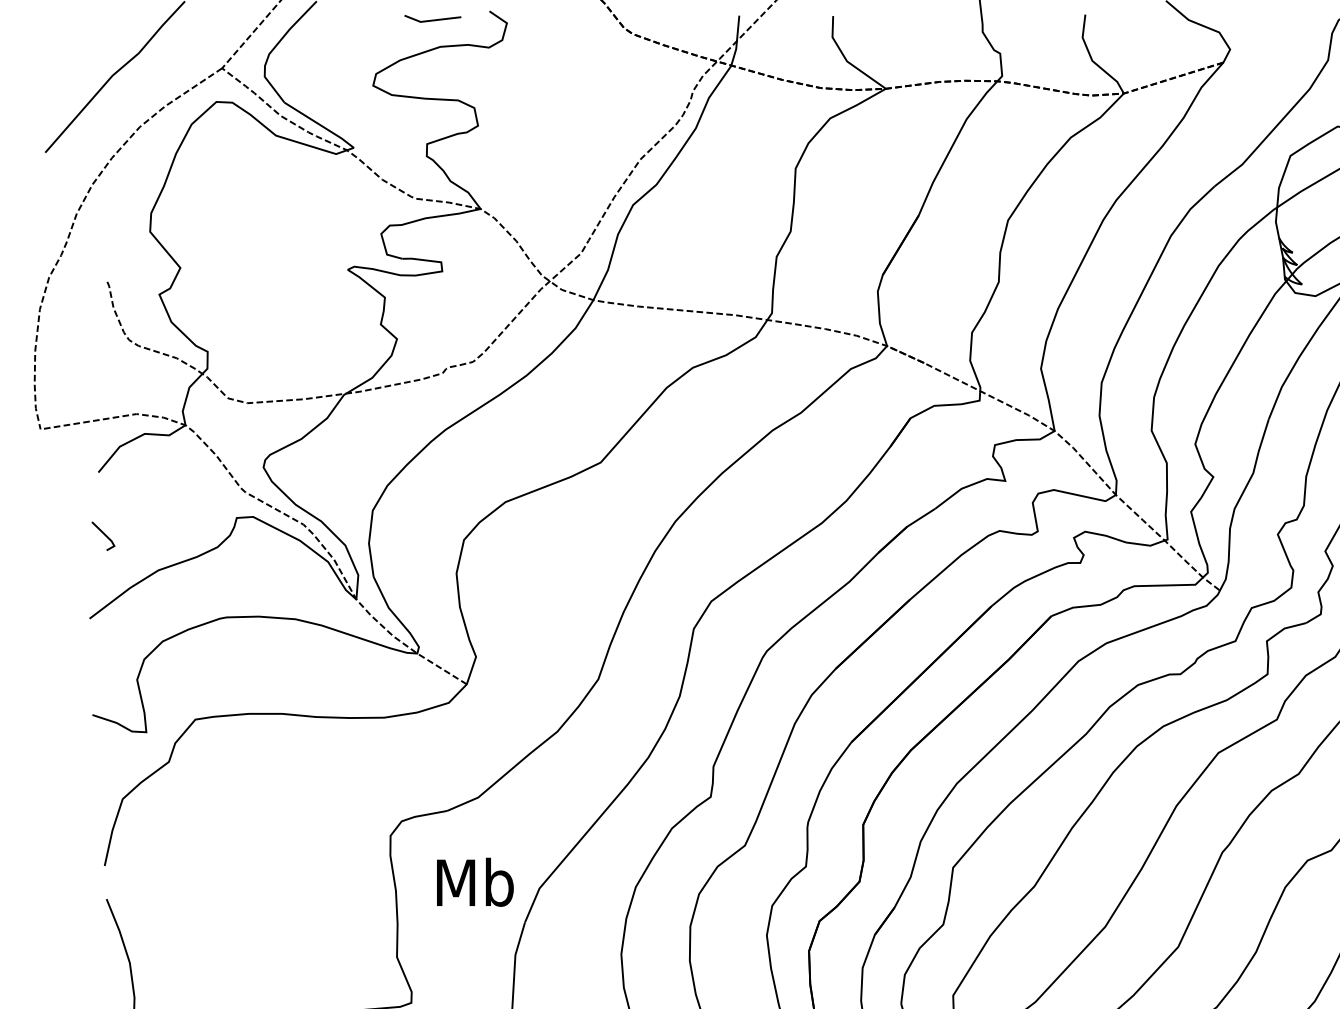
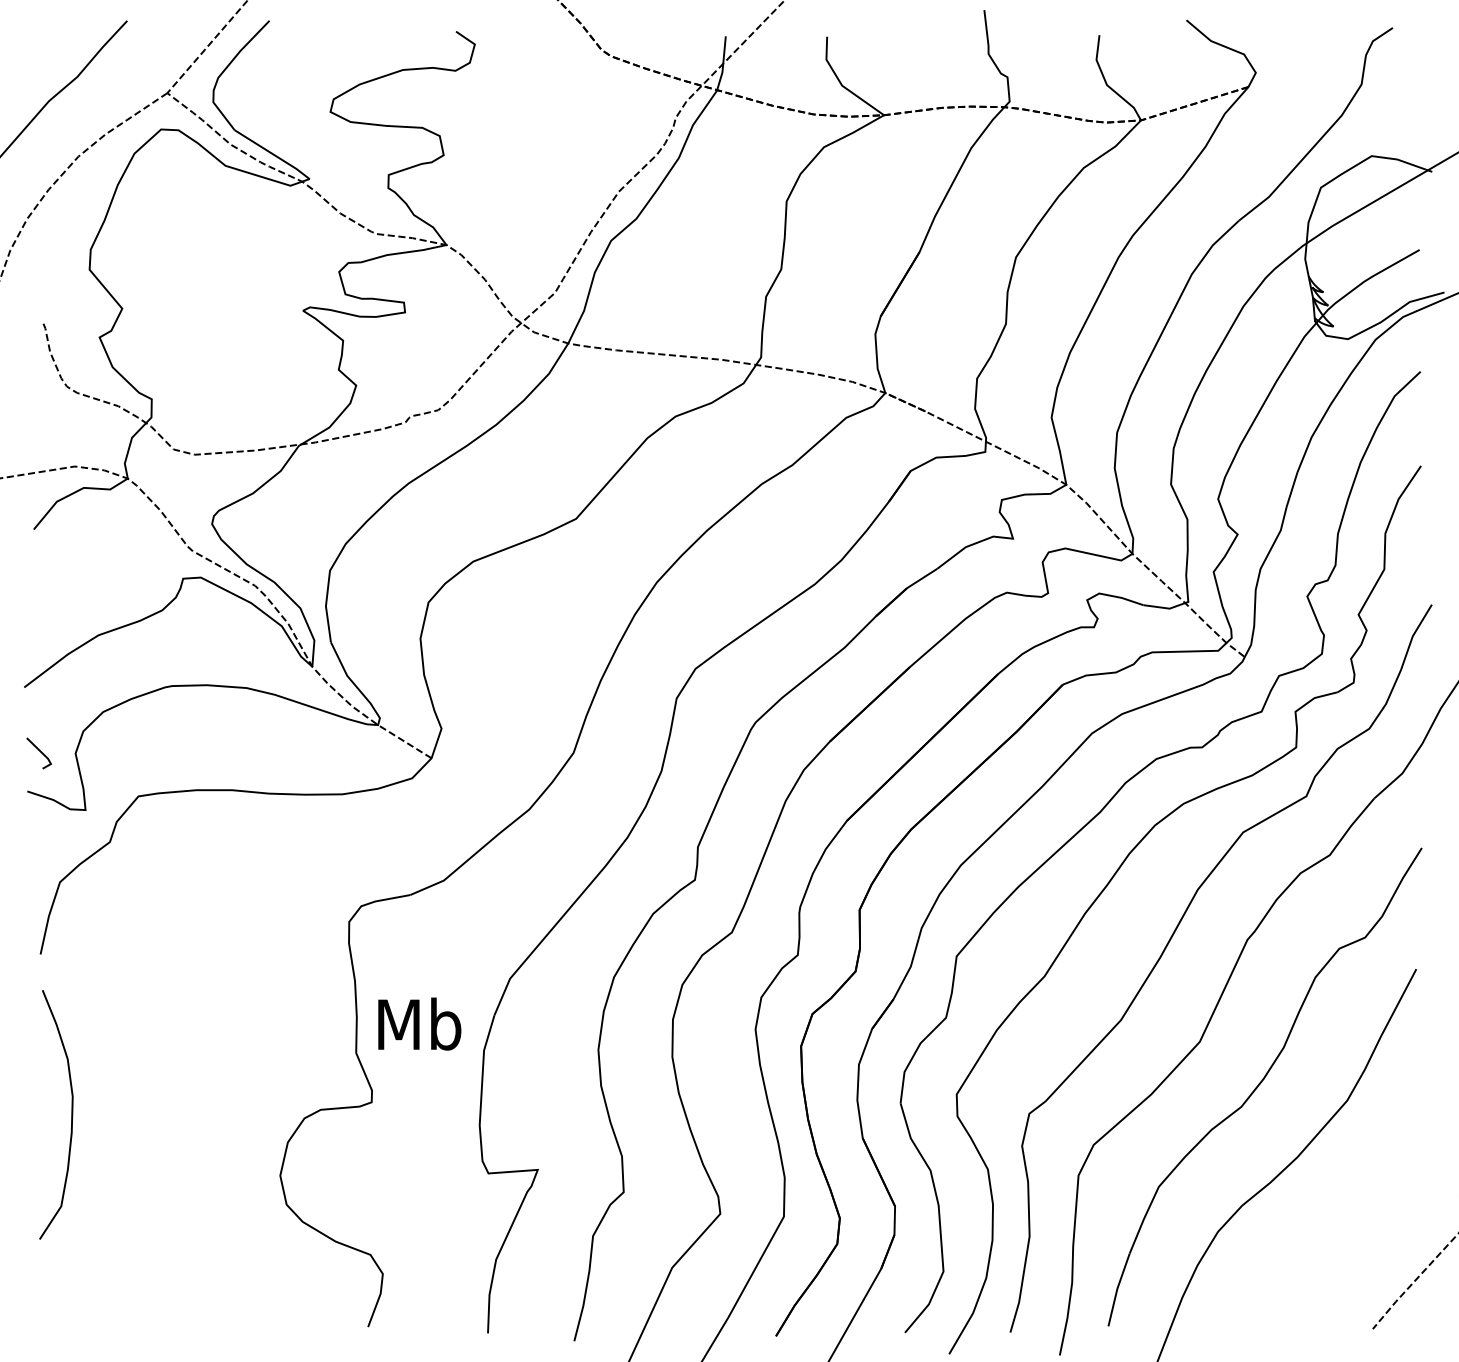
line: (432, 19) -> (394, 40), removed
line: (103, 534) -> (39, 751), moved
text: (475, 881) -> (419, 1023), moved

